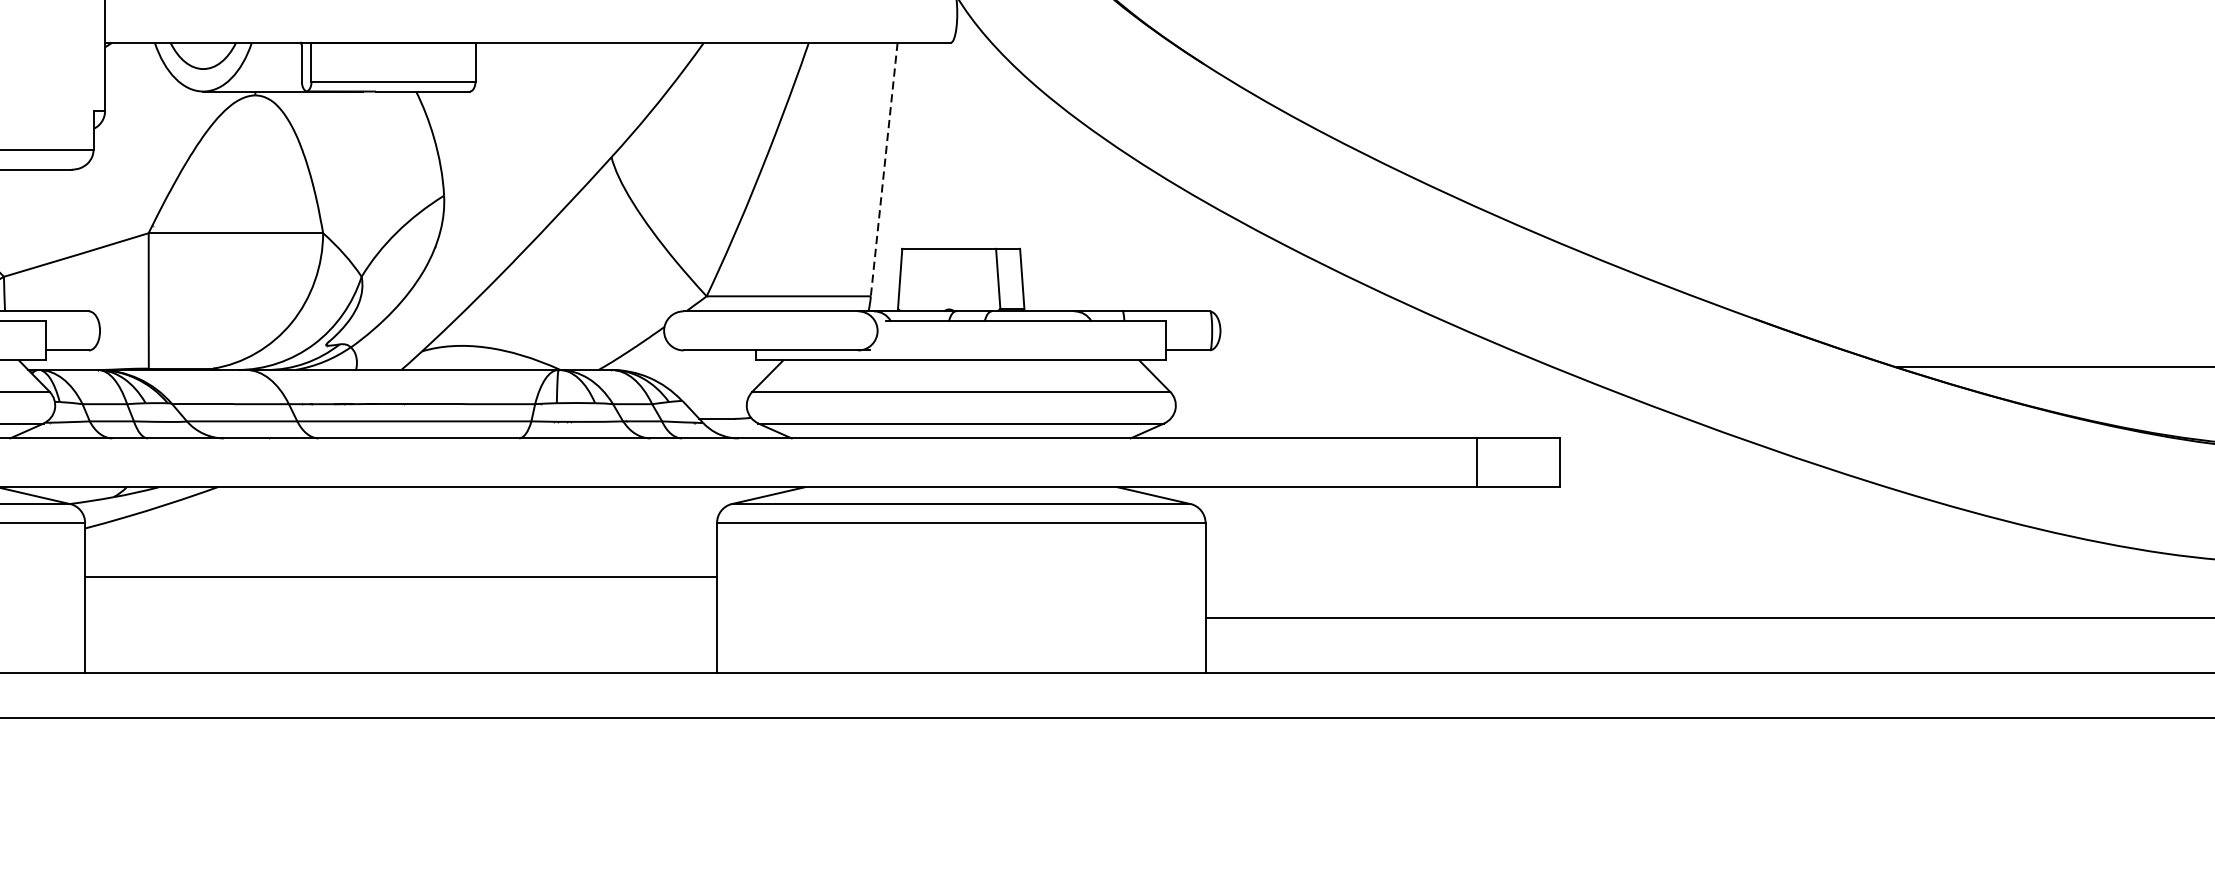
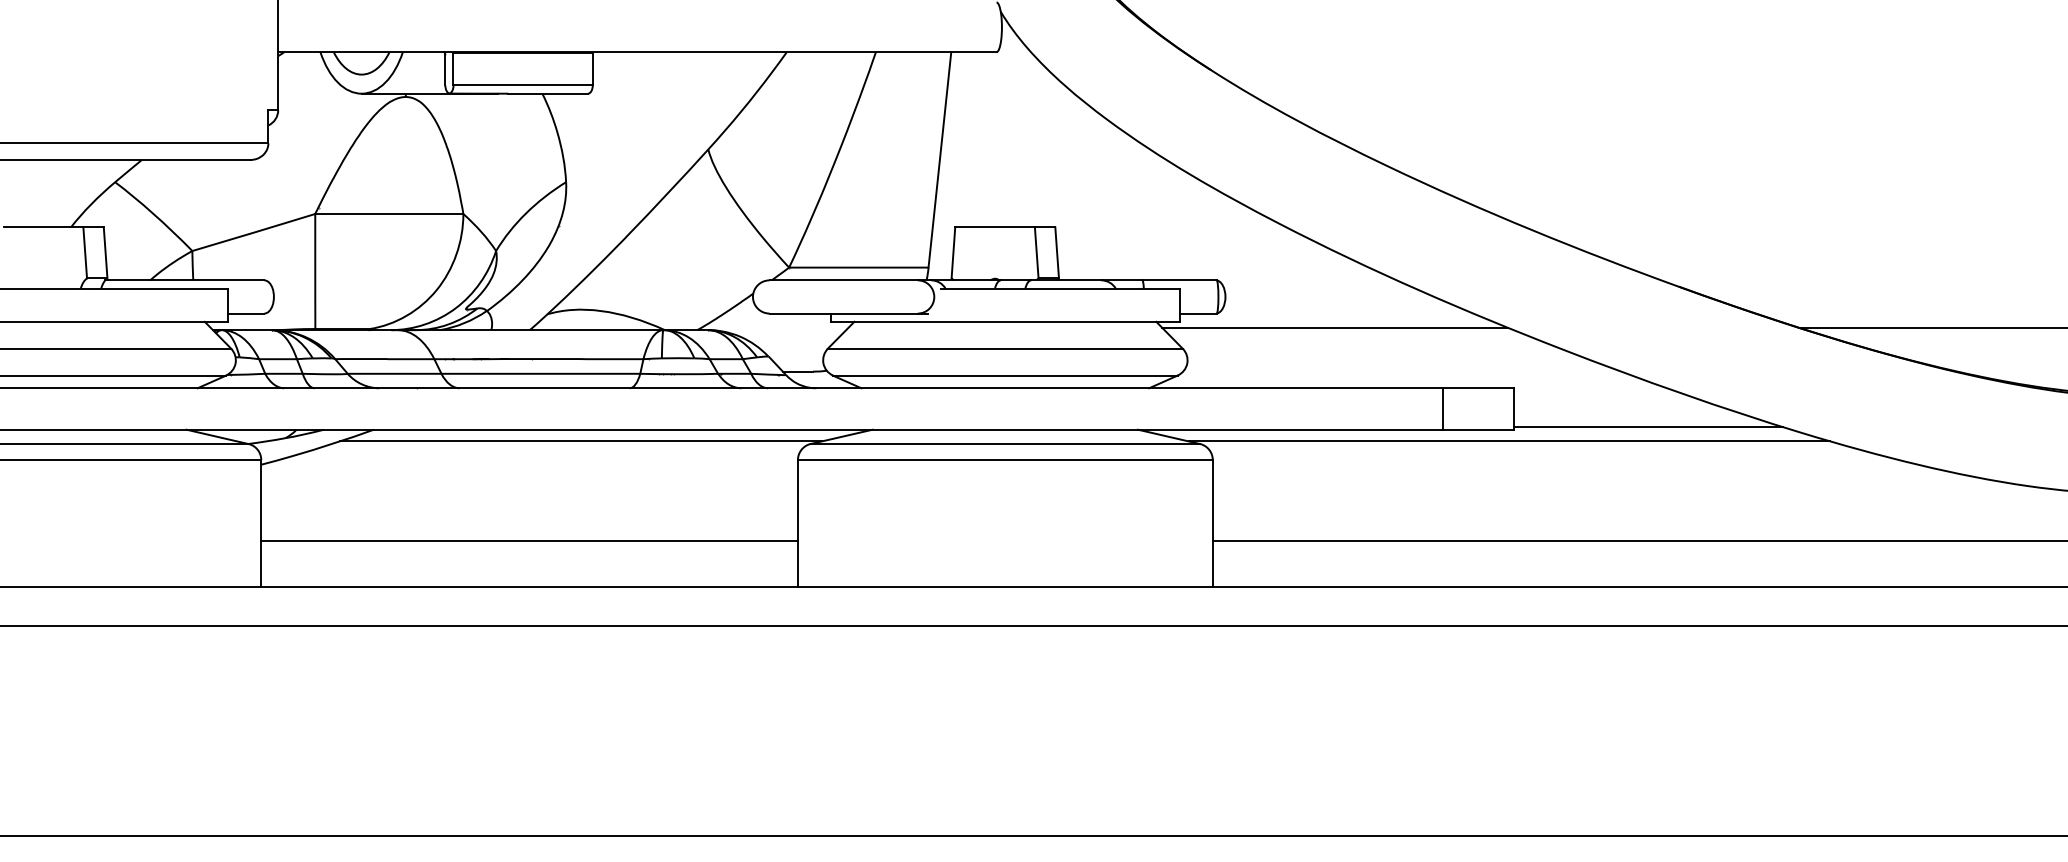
line: (883, 170) -> (939, 160), dashed -> solid
line: (1348, 366) -> (1334, 327), added
line: (1718, 484) -> (1648, 427), added
line: (461, 501) -> (580, 441), added
line: (1554, 501) -> (1509, 441), added
line: (400, 576) -> (529, 540), moved

